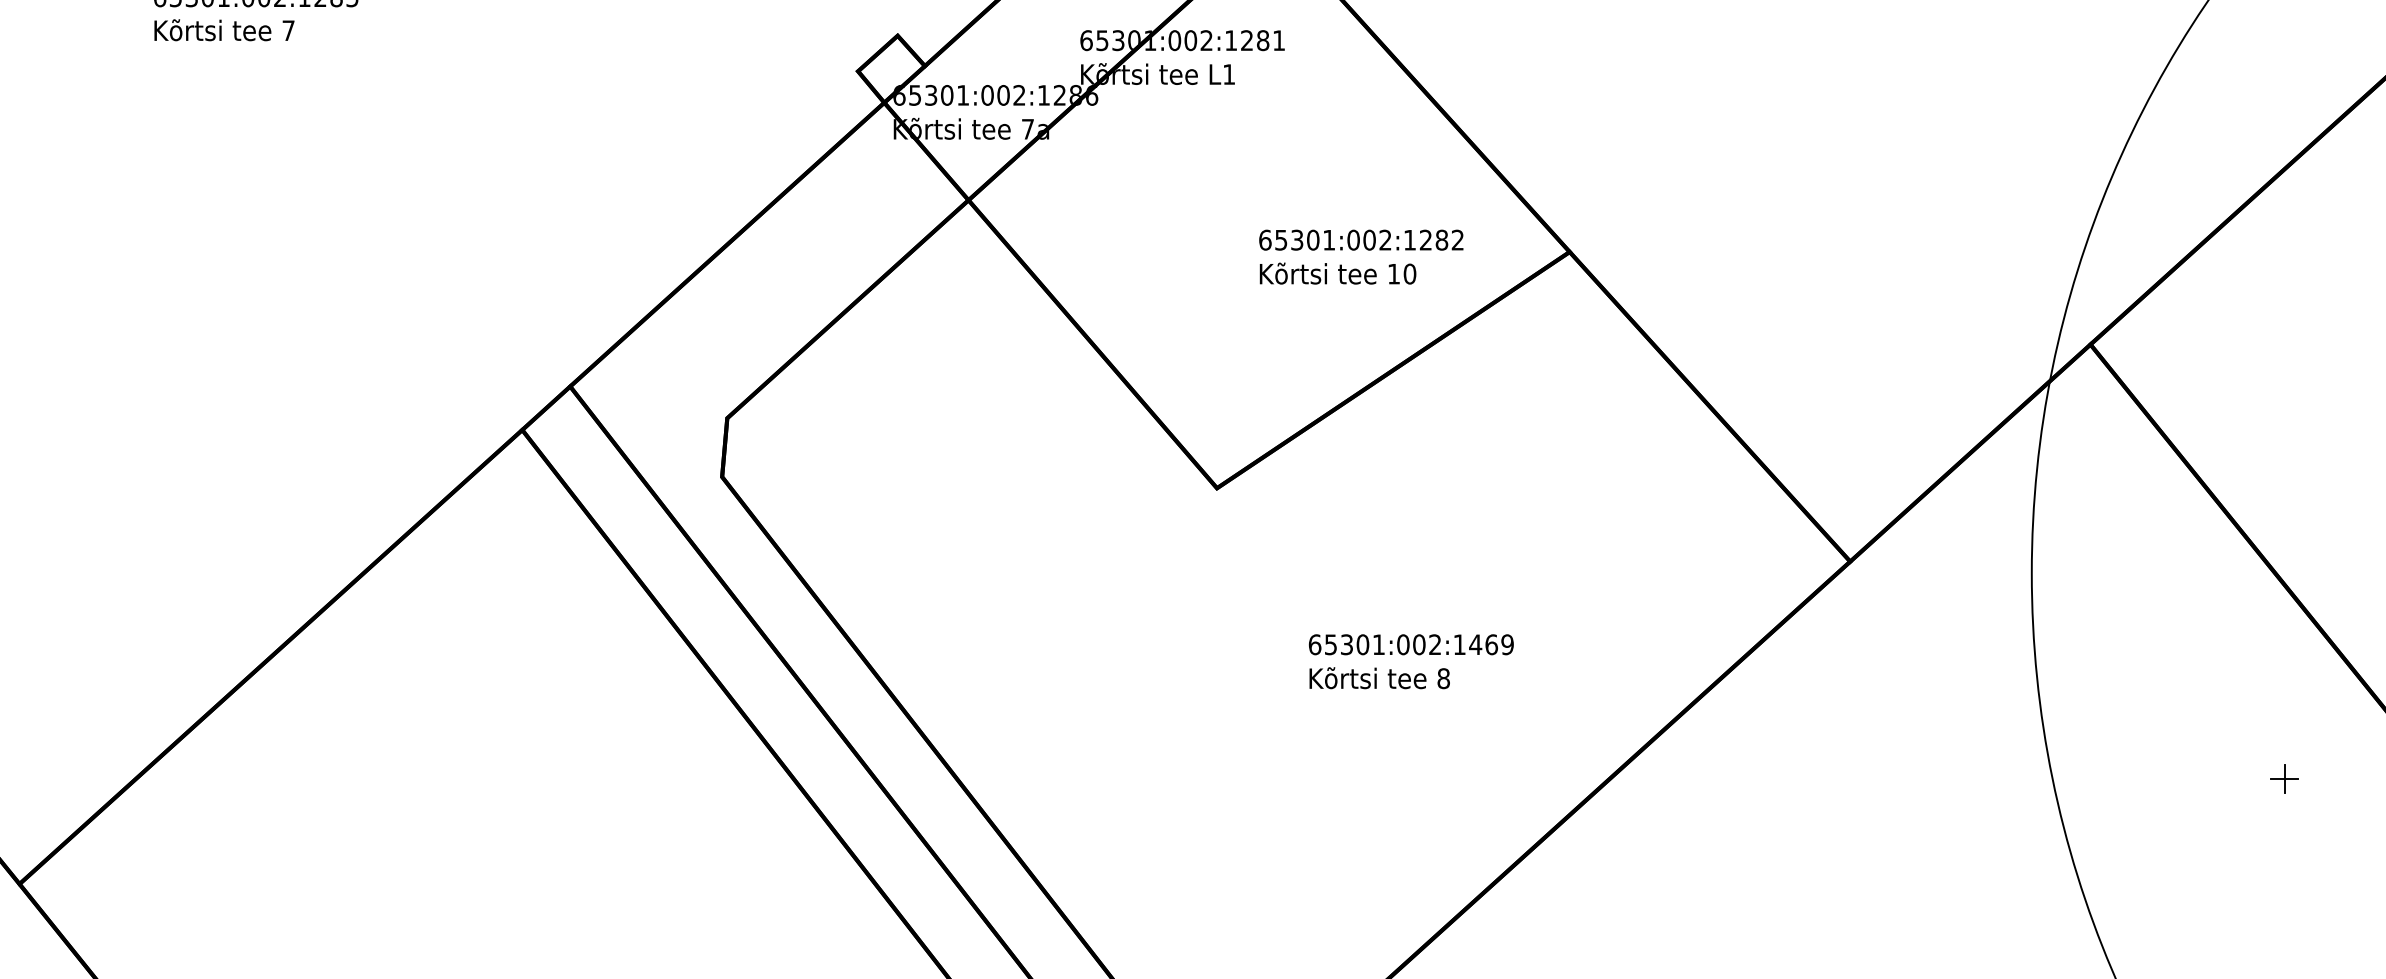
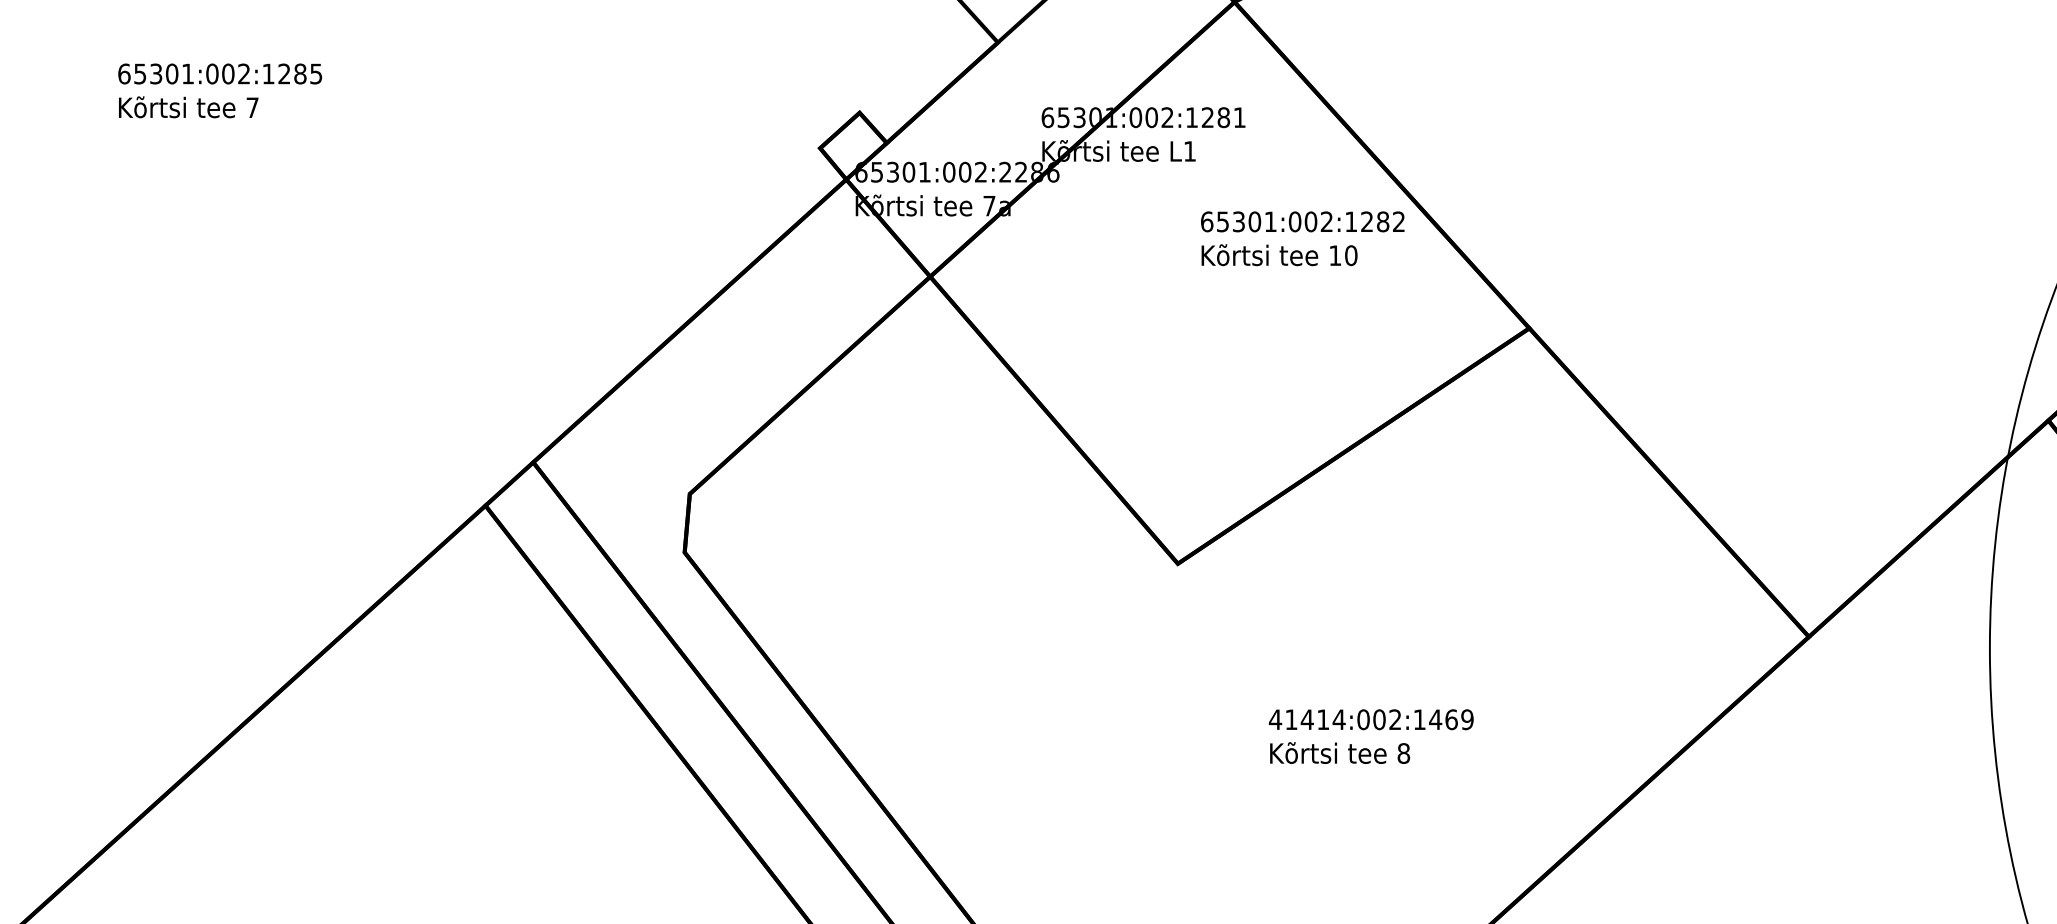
text: (1043, 95) -> (1004, 172), 65301:002:1286^M^JKõrtsi -> 65301:002:2286^M^JKõrtsi
text: (1361, 256) -> (1302, 238), moved
text: (1346, 644) -> (1306, 719), 65301:002:1469^M^JKõrtsi -> 41414:002:1469^M^JKõrtsi

